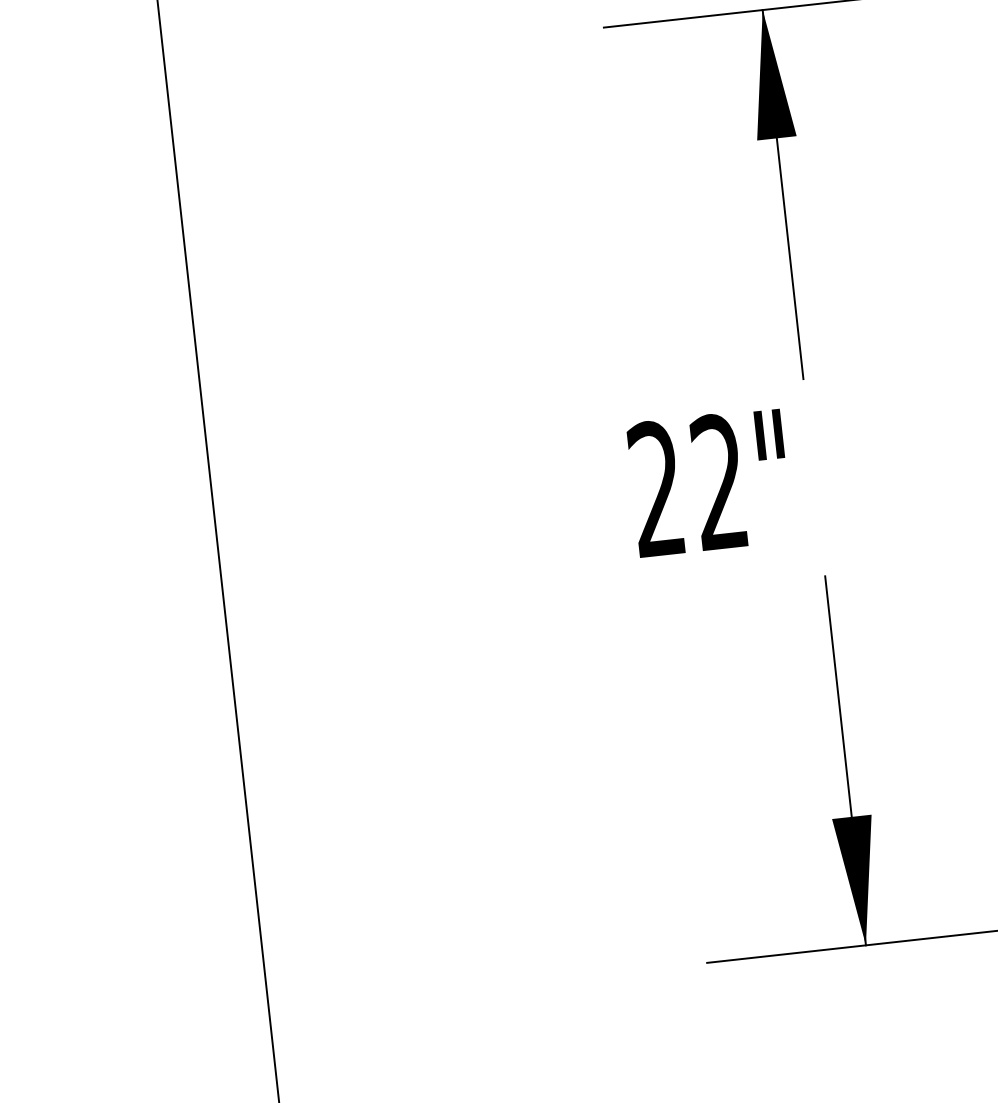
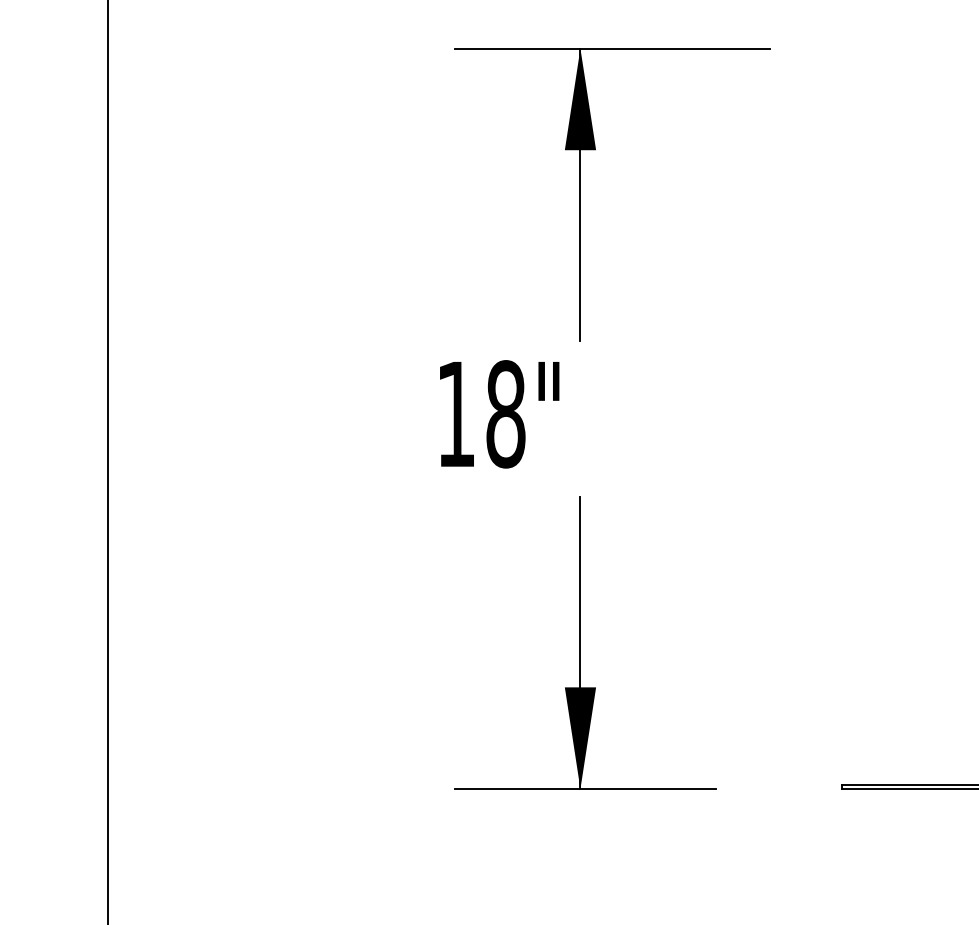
text: (688, 485) -> (481, 414), 22" -> 18"

